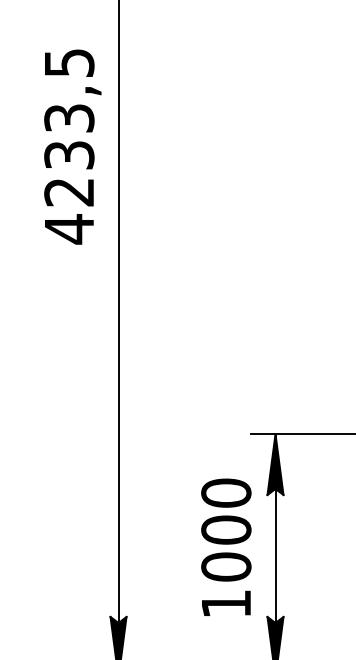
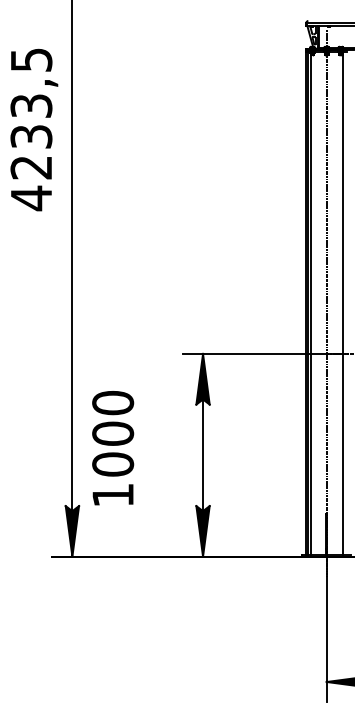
text: (73, 146) -> (34, 129), moved
text: (226, 547) -> (113, 448), moved

